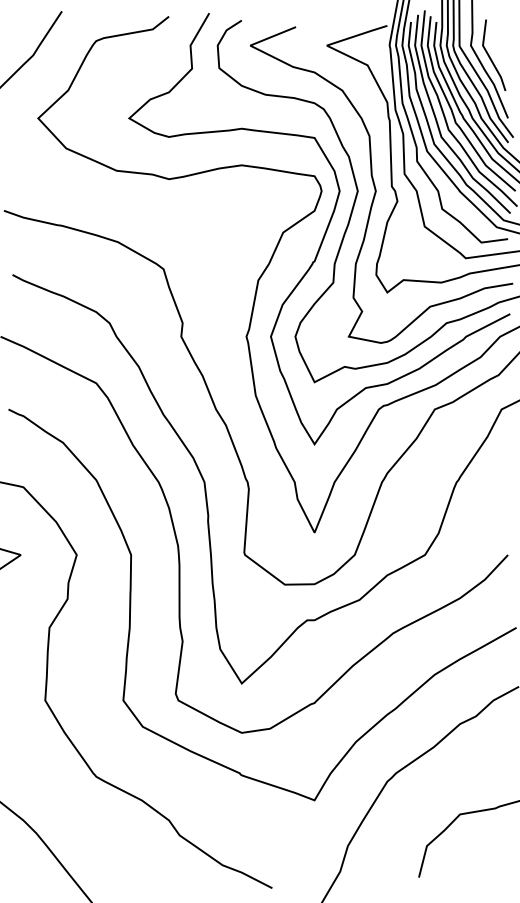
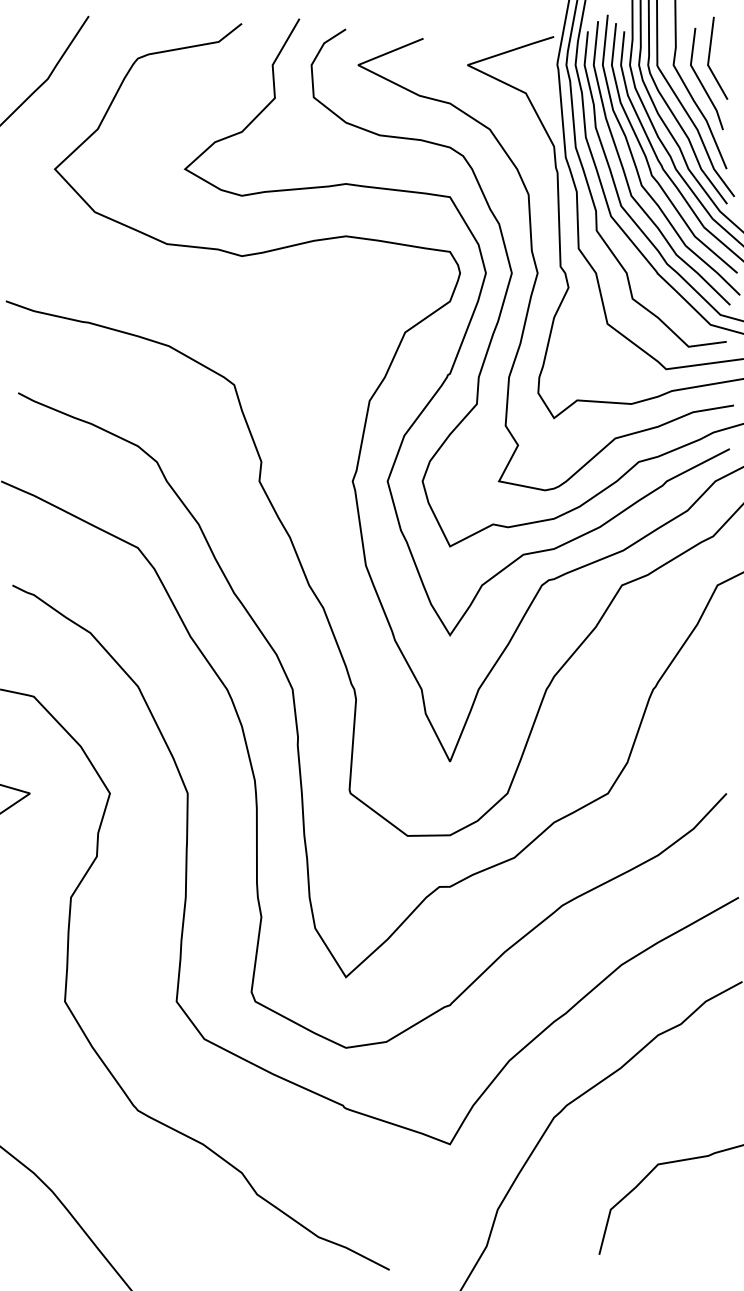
line: (496, 40) -> (710, 57), added

